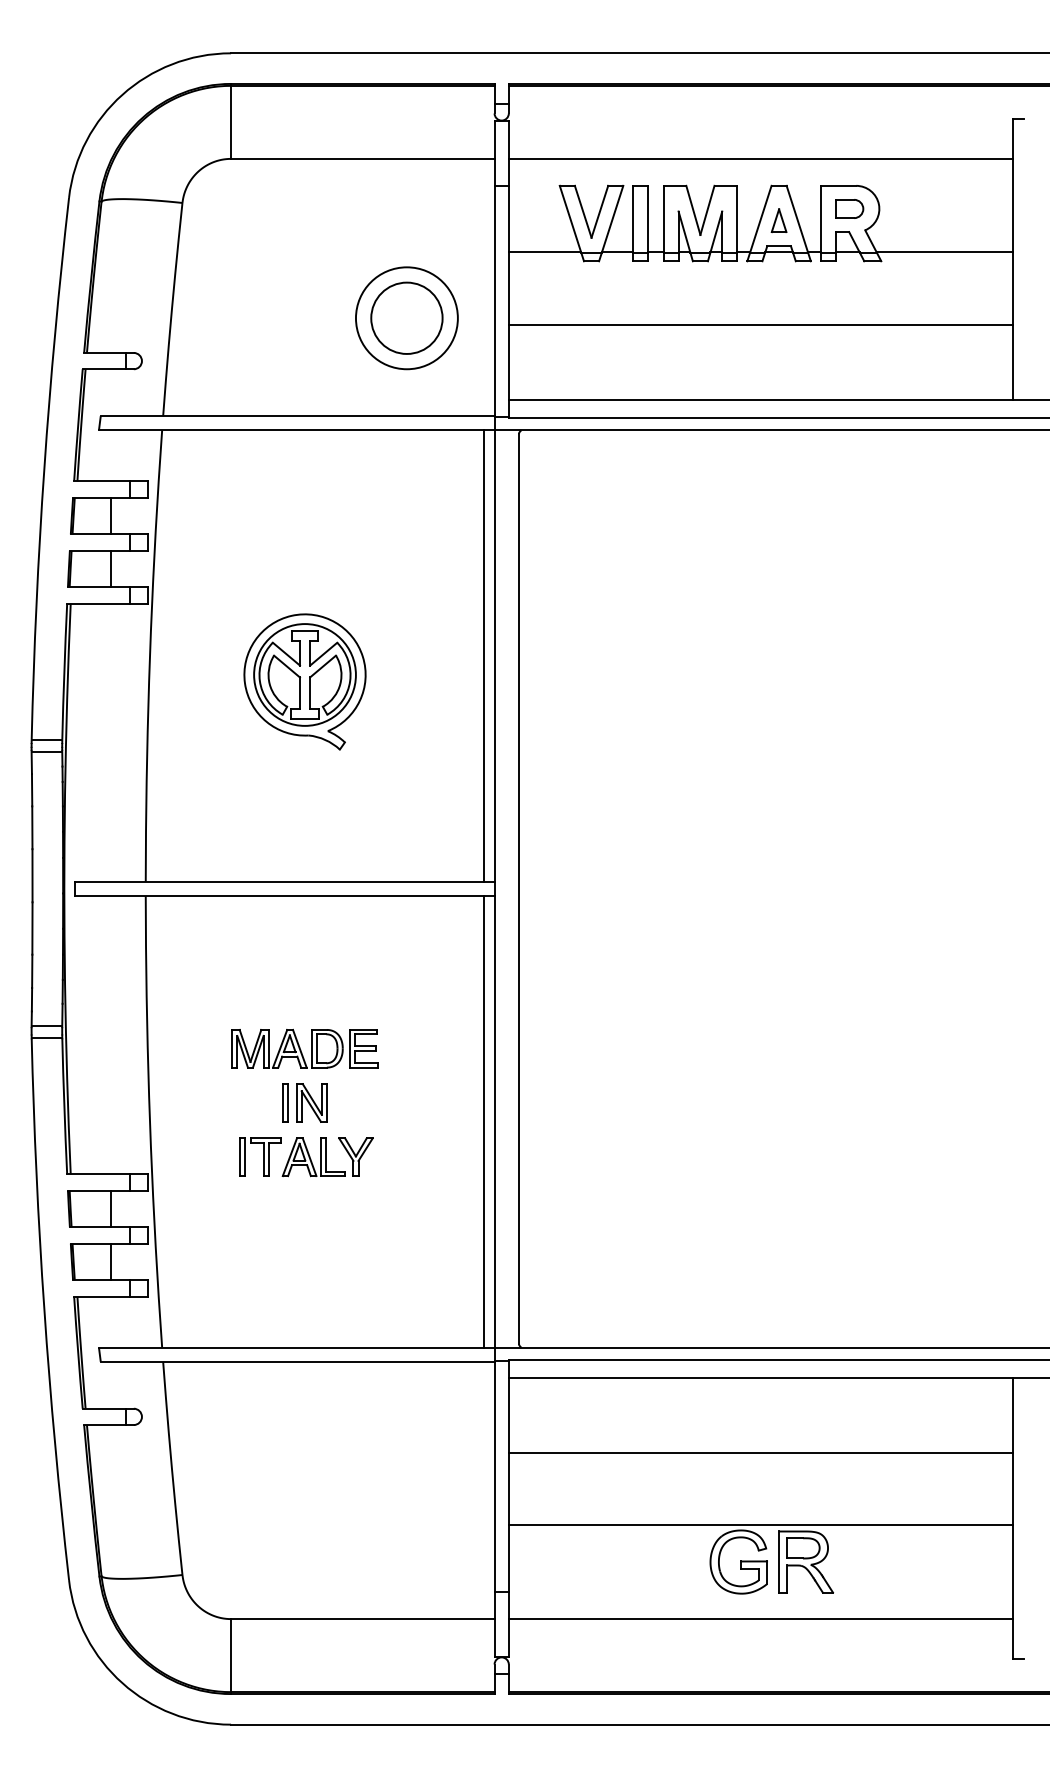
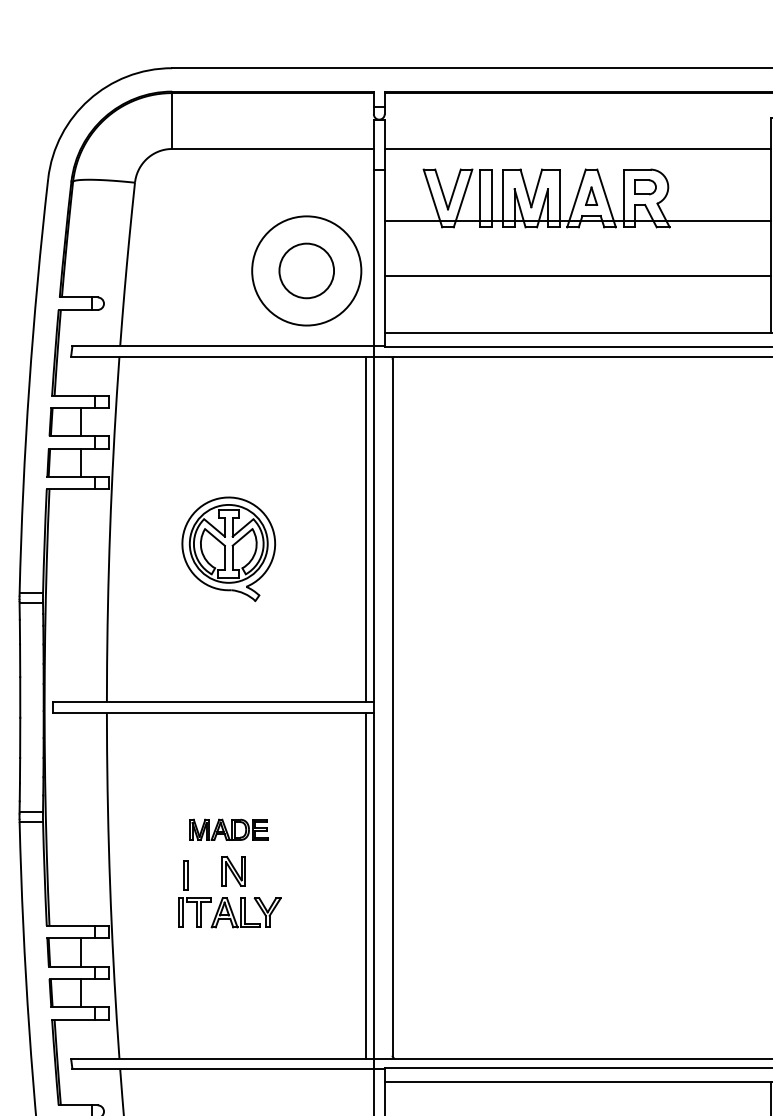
circle: (406, 318) -> (306, 271), size x1.4
part: (304, 1048) -> (228, 829), size x0.7
part: (285, 1102) -> (186, 874), moved

